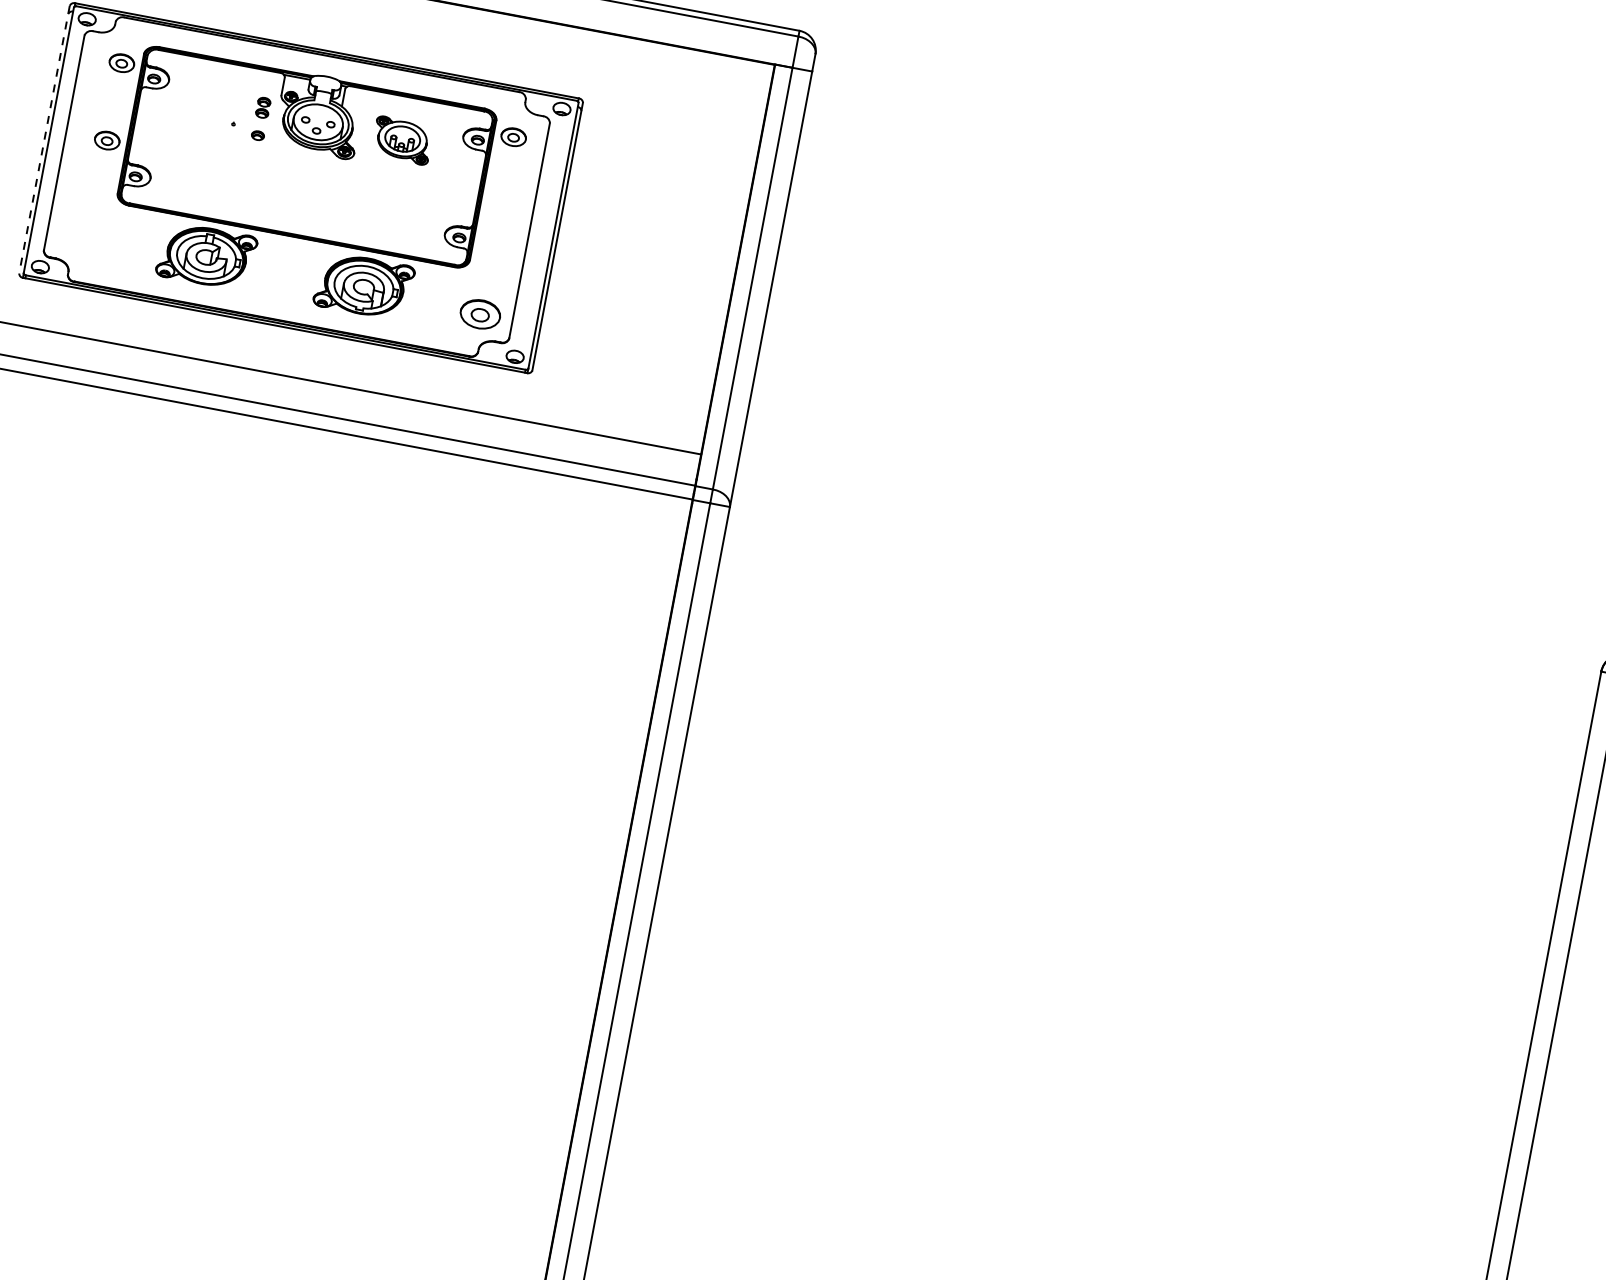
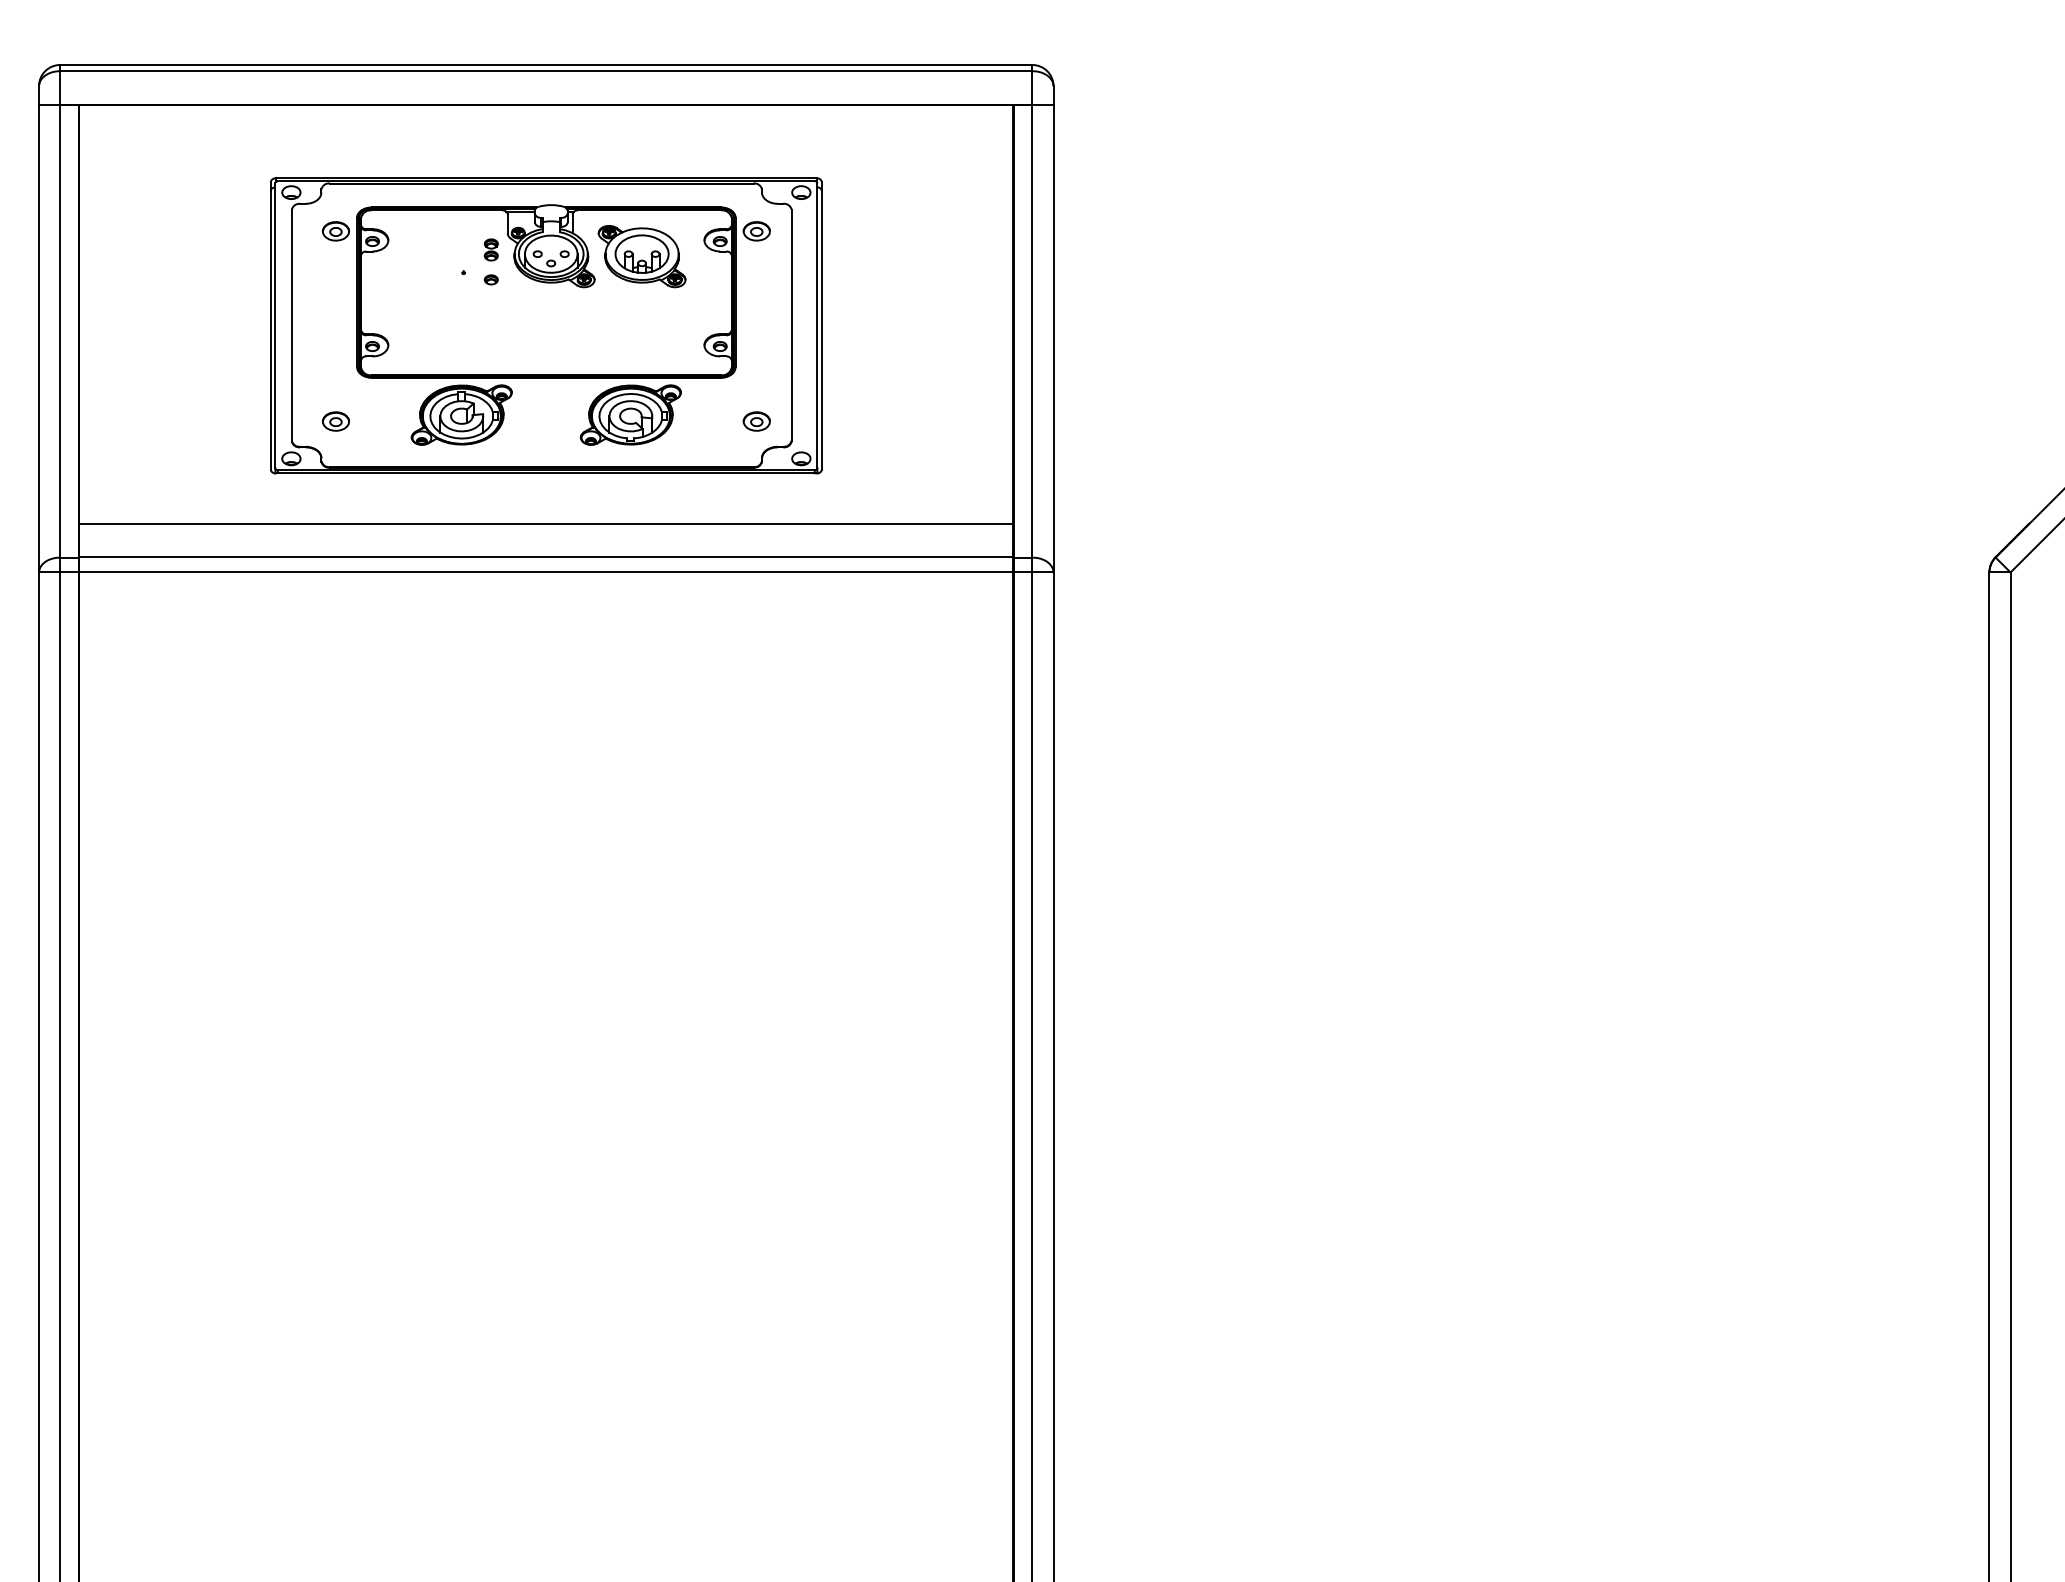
line: (44, 139) -> (270, 325), dashed -> solid
part: (106, 140) -> (335, 421), moved
part: (401, 140) -> (641, 256), size x1.43
part: (479, 314) -> (756, 421), size x0.62

